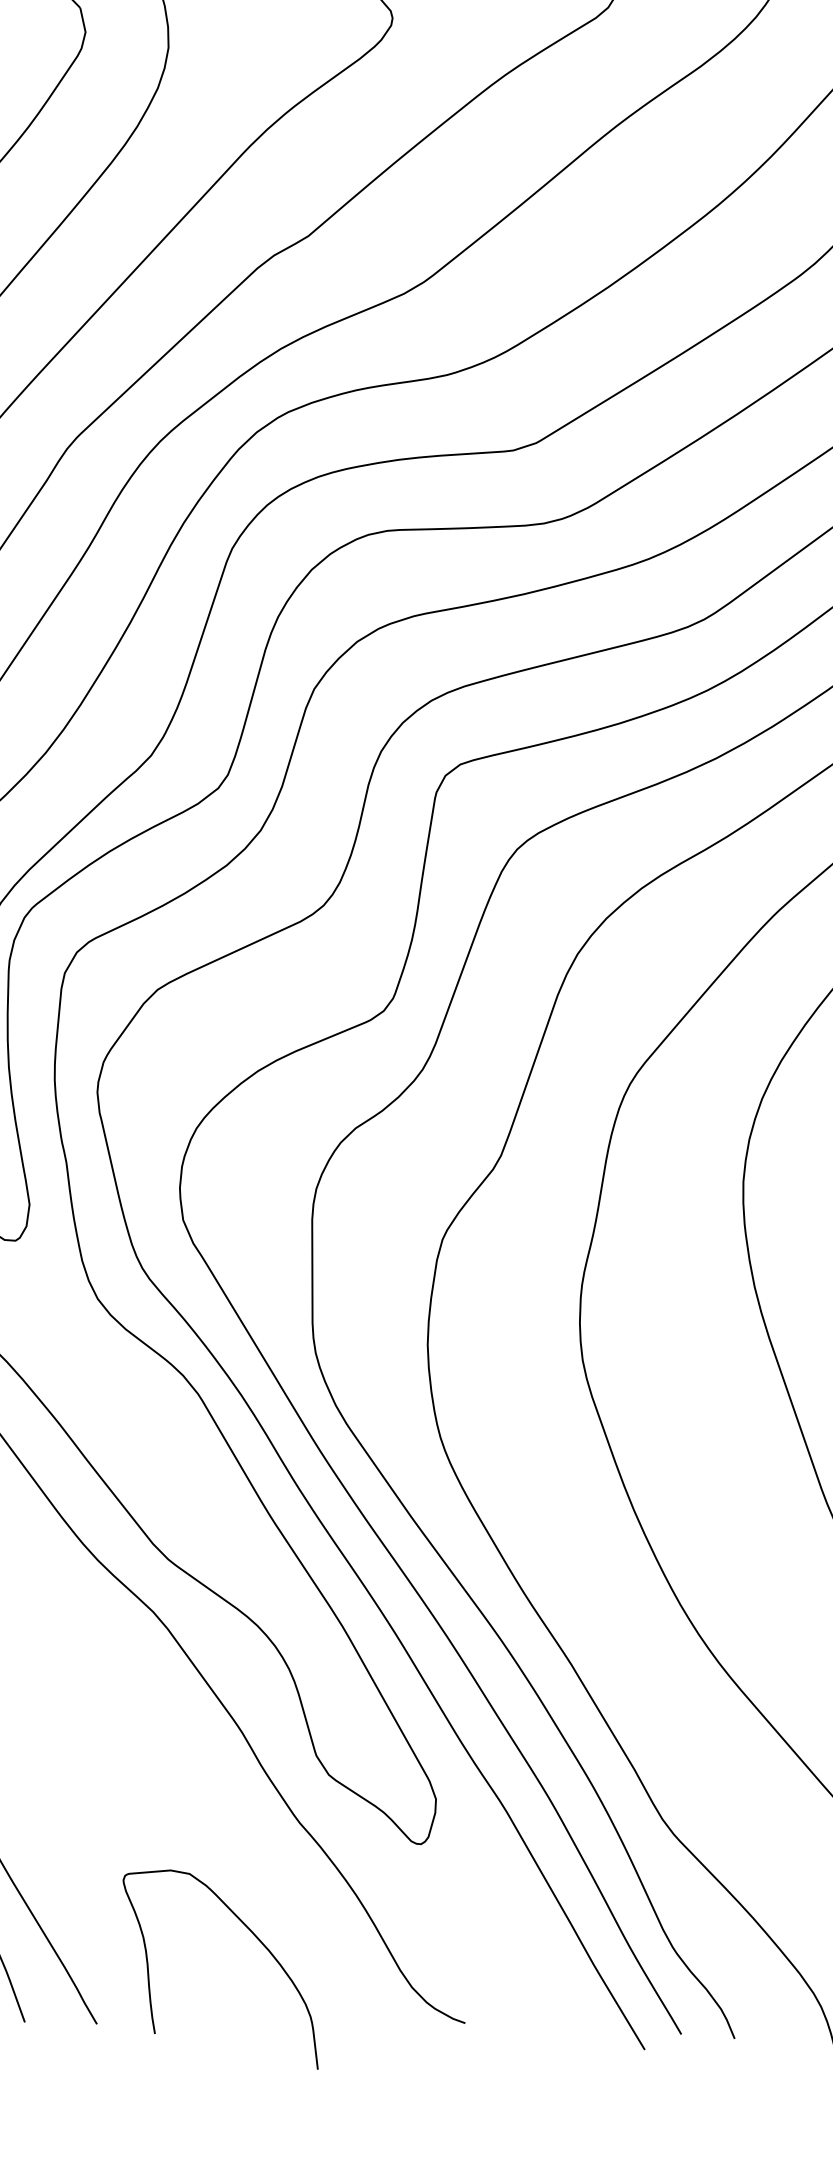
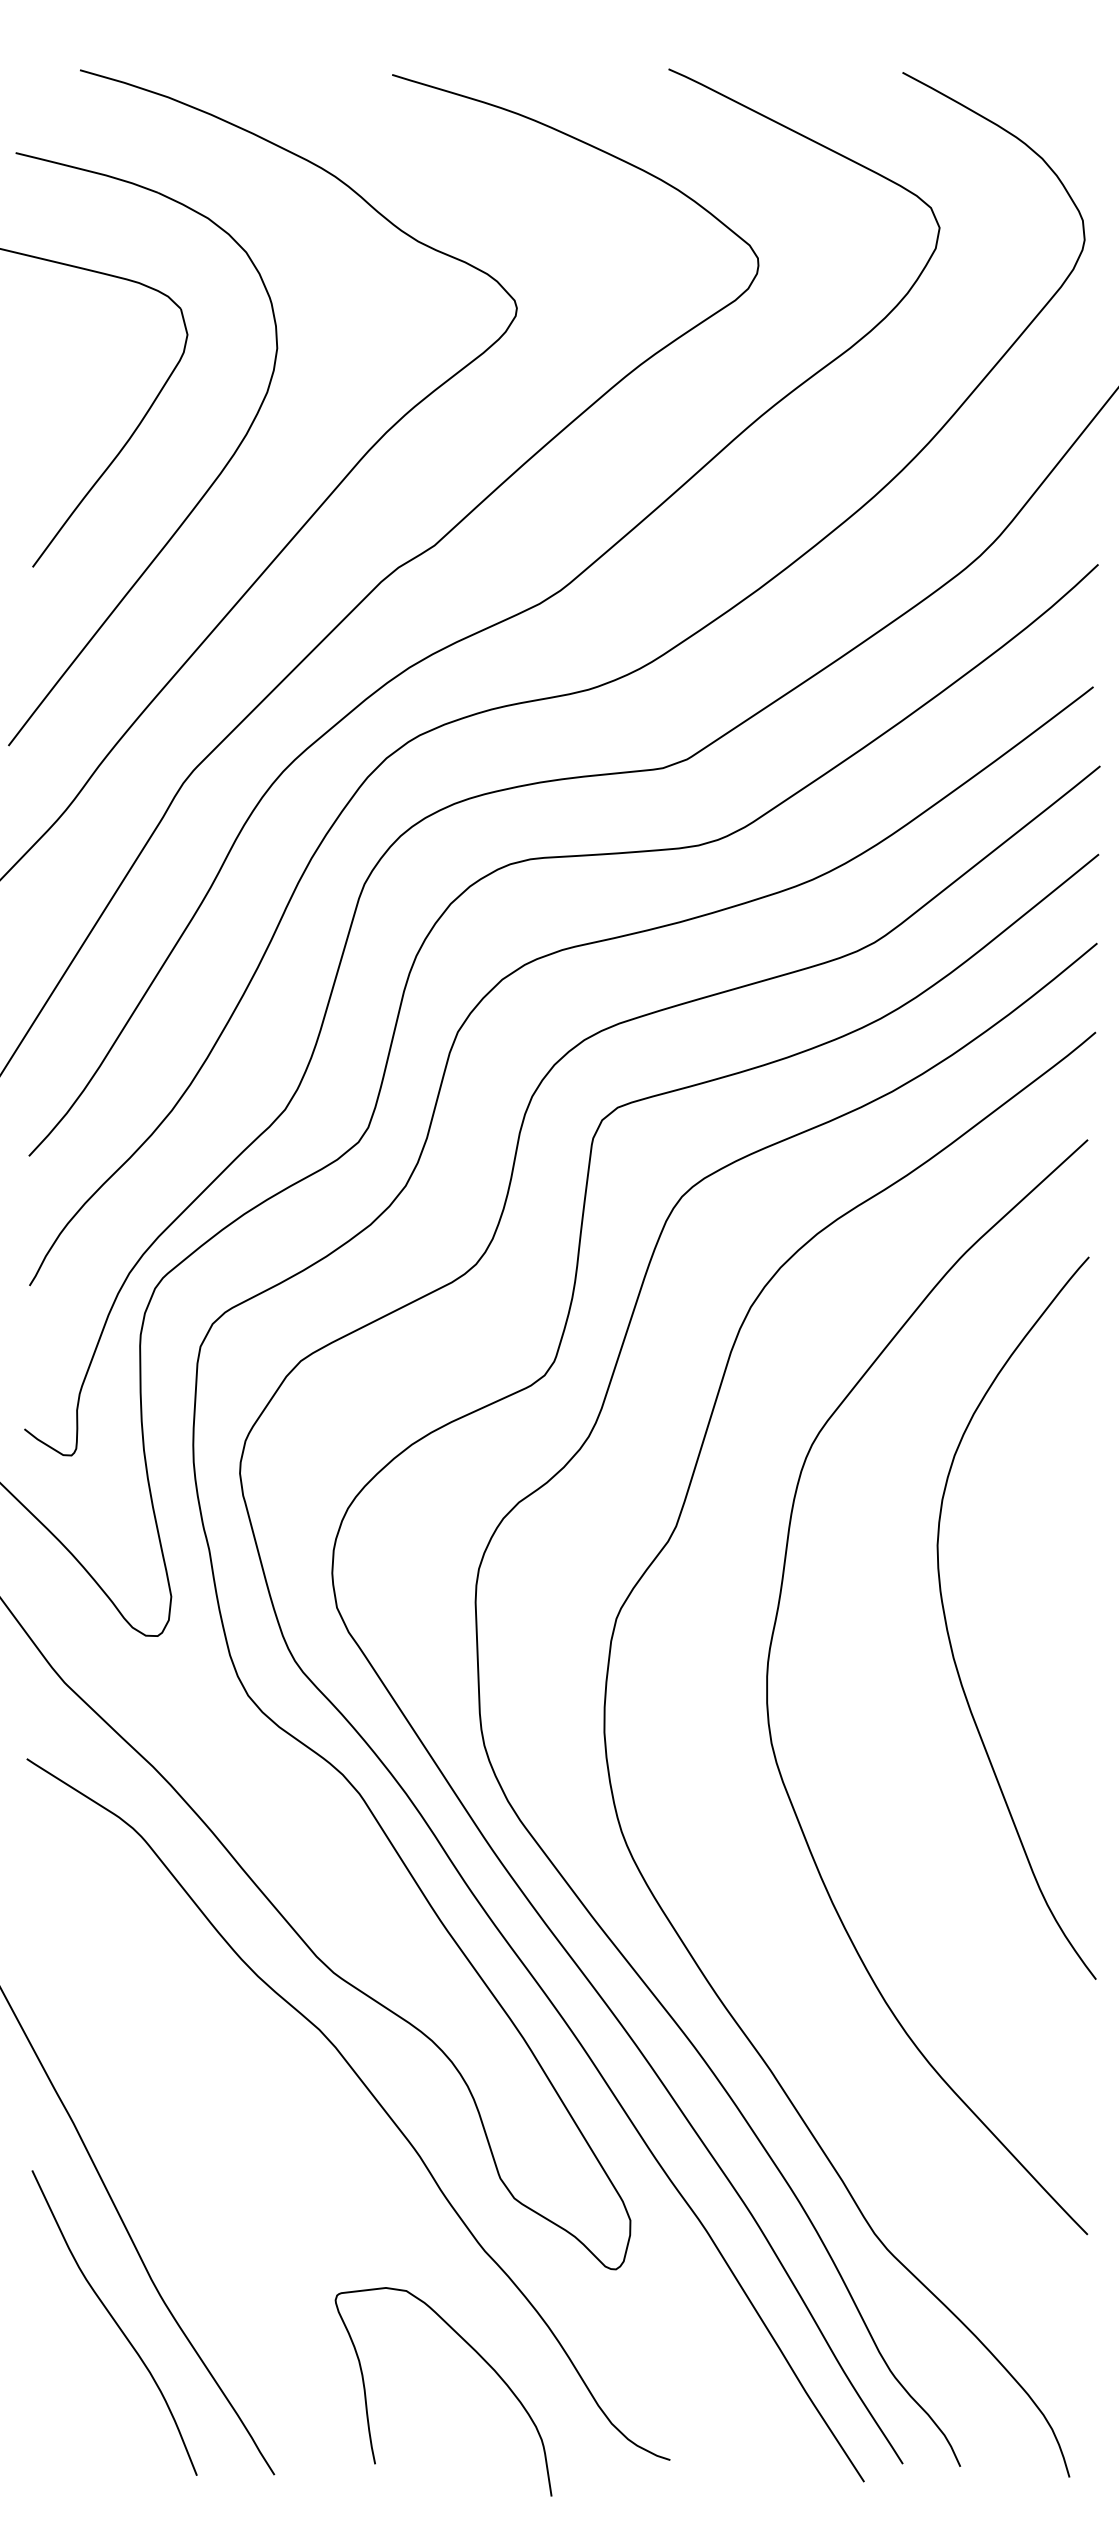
curve: (254, 1936) -> (478, 2355), moved

